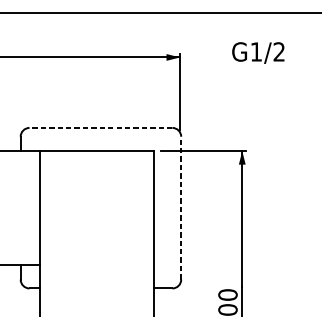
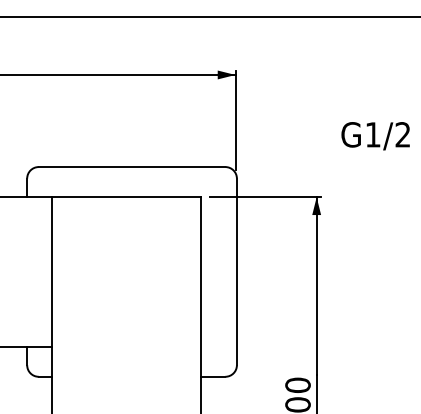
text: (258, 53) -> (375, 136), moved
line: (100, 128) -> (131, 167), dashed -> solid
line: (180, 207) -> (236, 271), dashed -> solid

